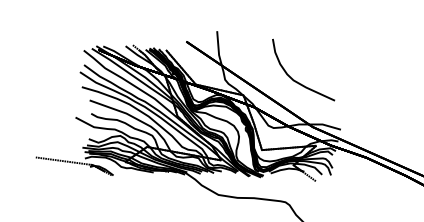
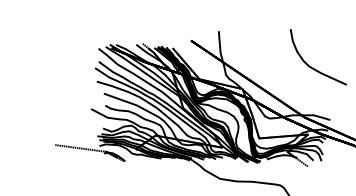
part: (297, 81) -> (312, 67), moved

